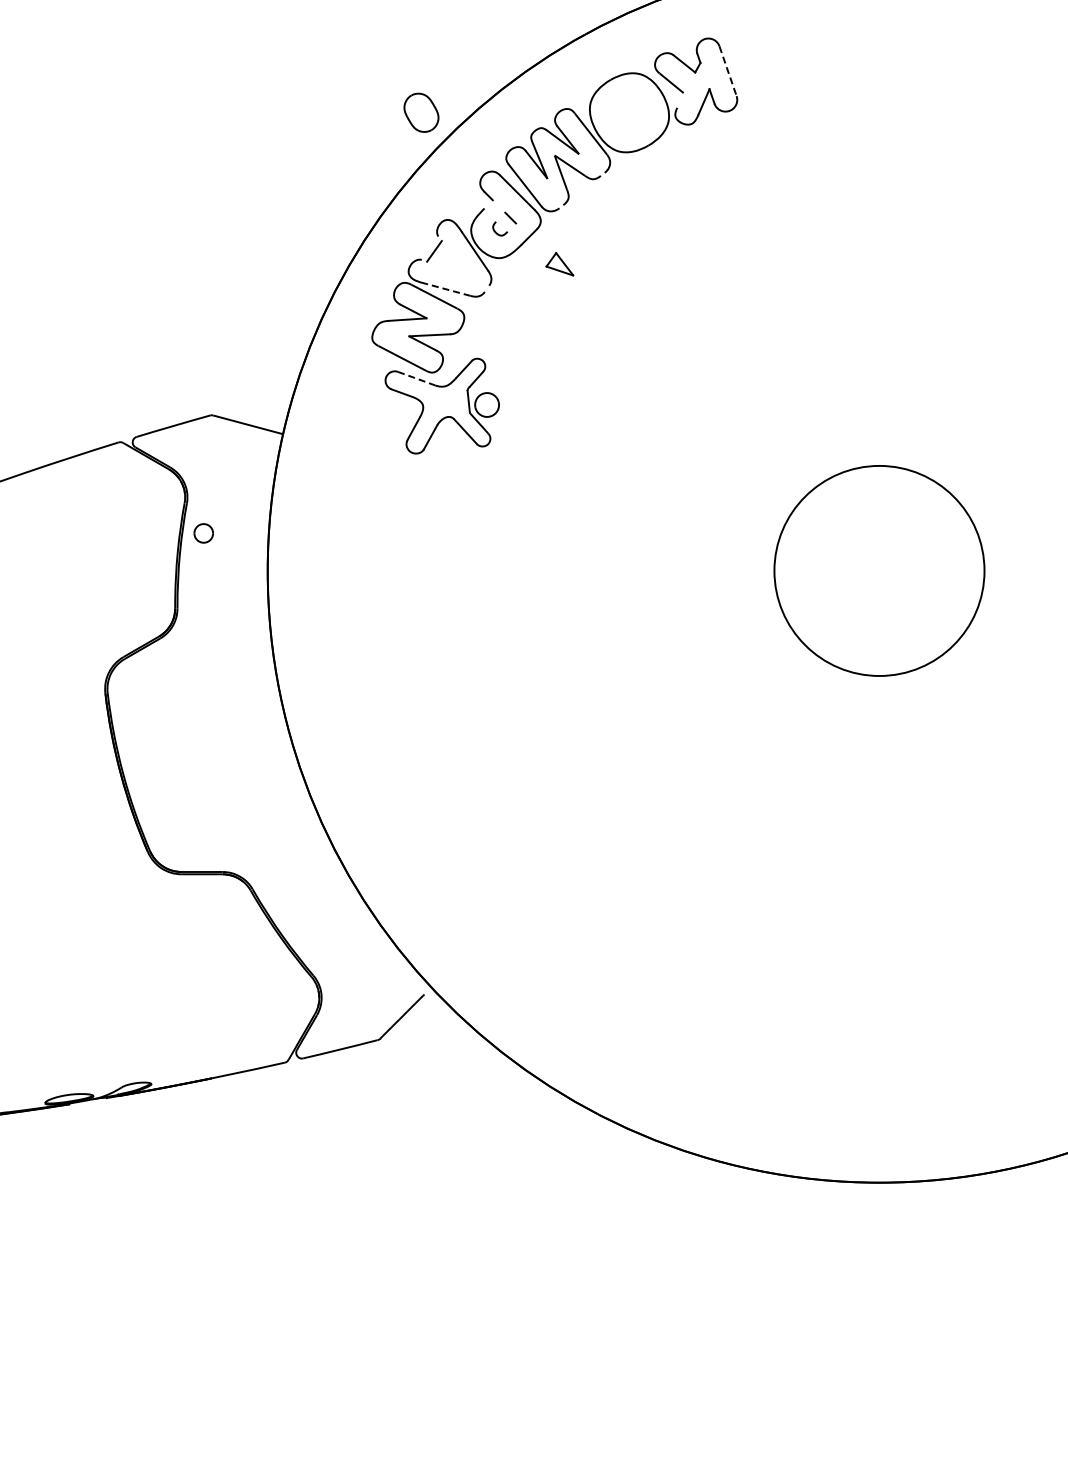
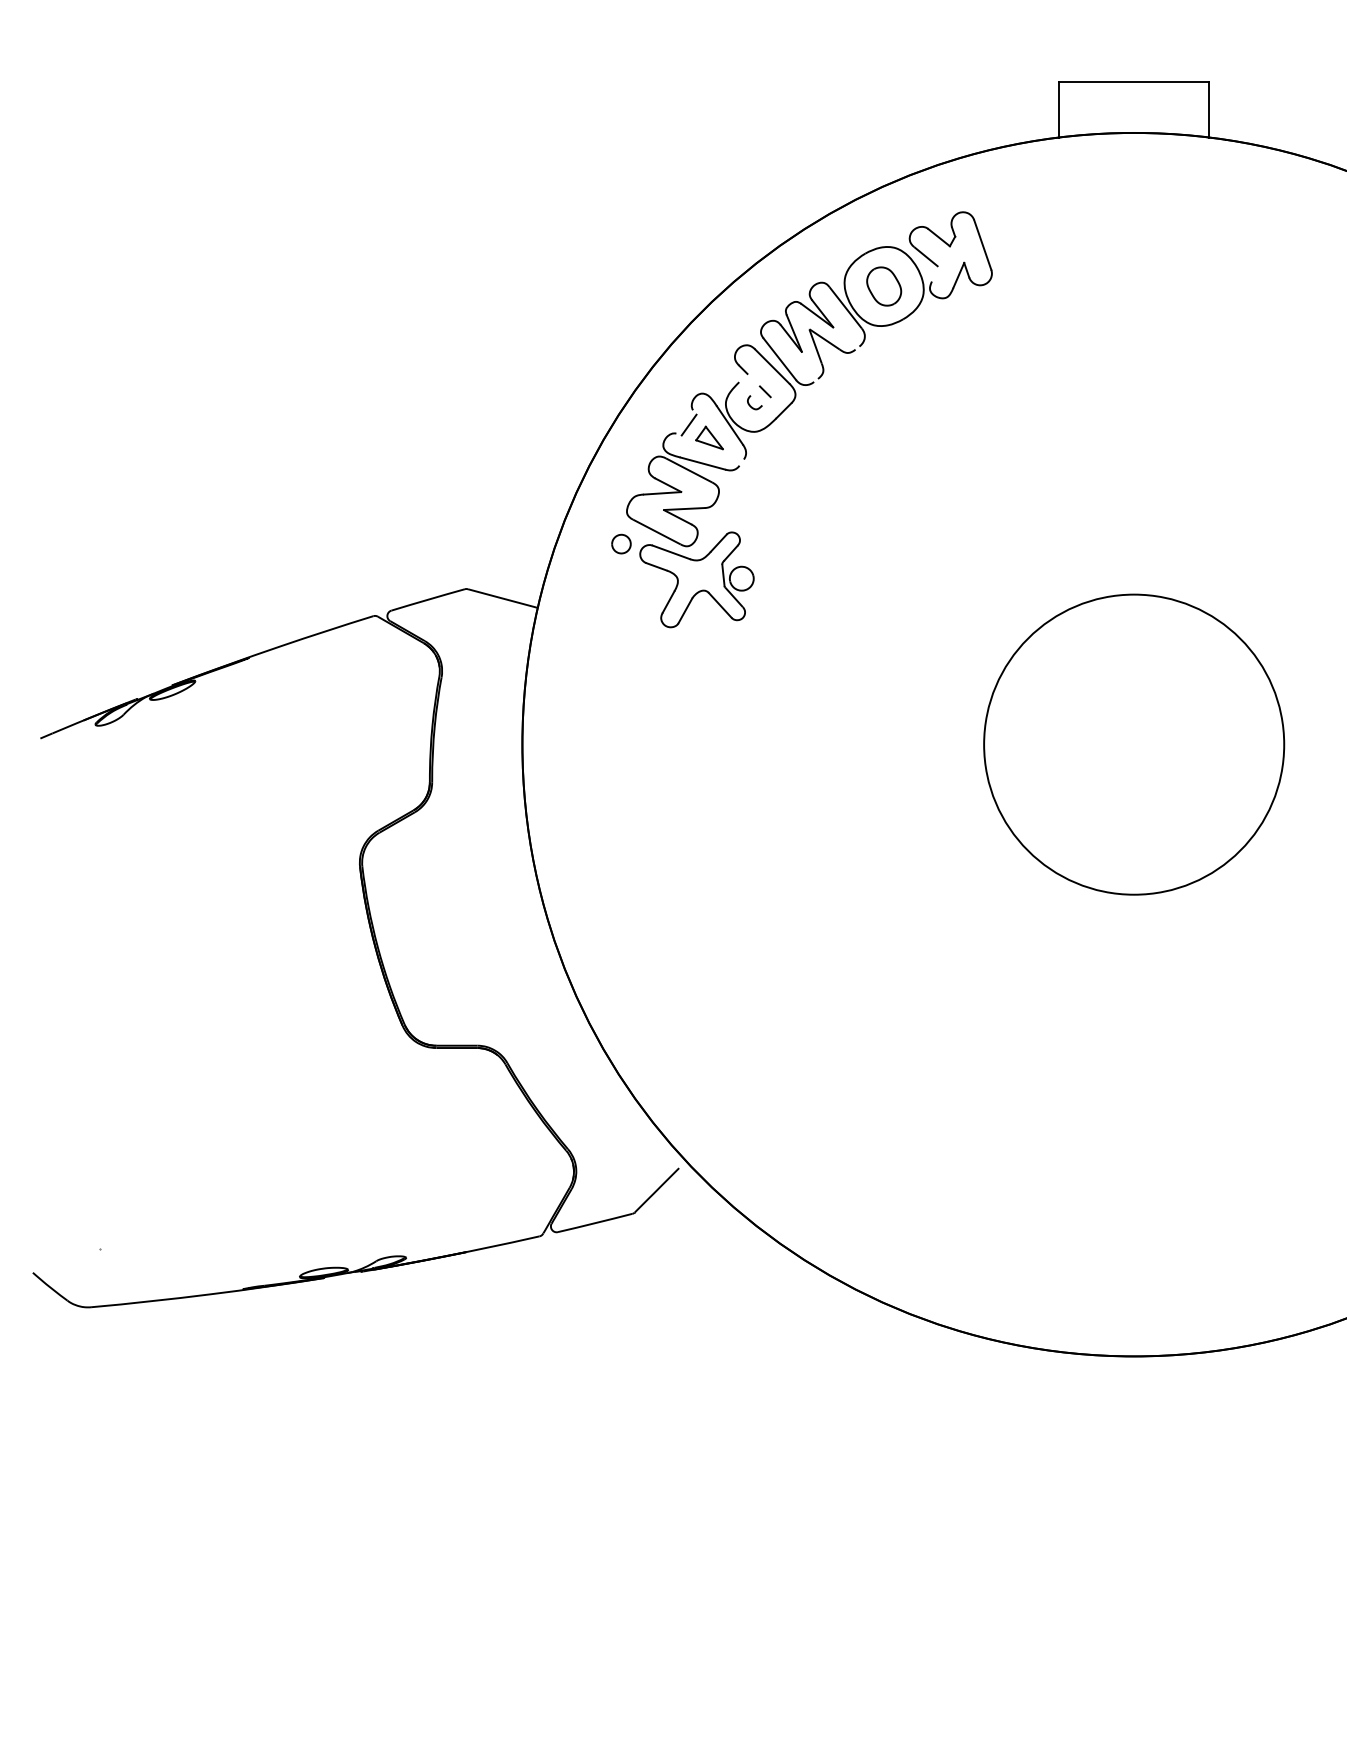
line: (727, 71) -> (982, 245), dashed -> solid
part: (421, 112) -> (884, 286), moved
part: (559, 263) -> (709, 437), moved
line: (447, 289) -> (702, 463), dashed -> solid
line: (416, 378) -> (671, 552), dashed -> solid
part: (203, 532) -> (621, 543), moved
circle: (879, 570) -> (1134, 744), size x1.43

